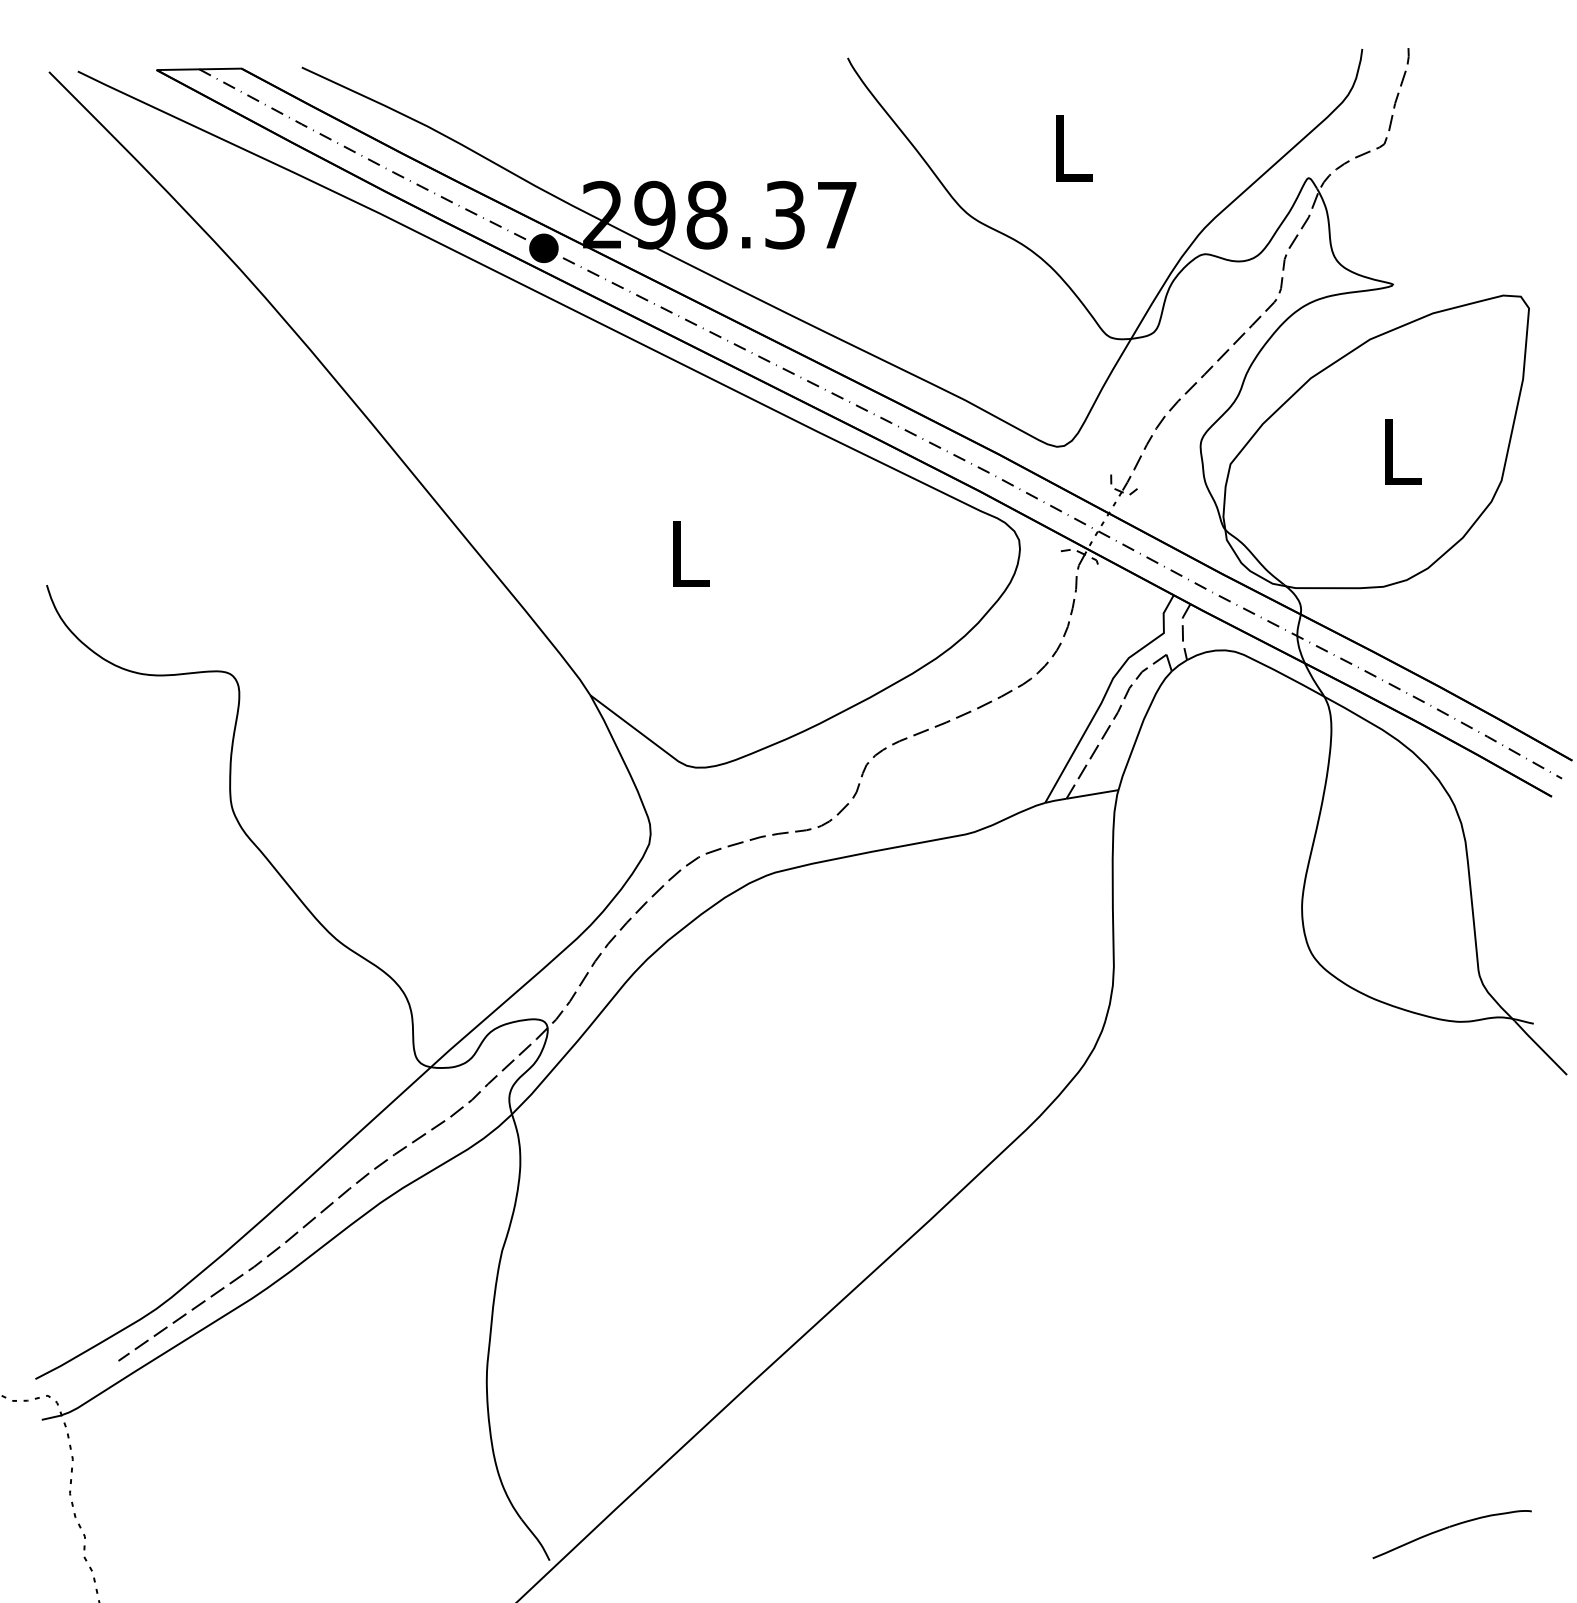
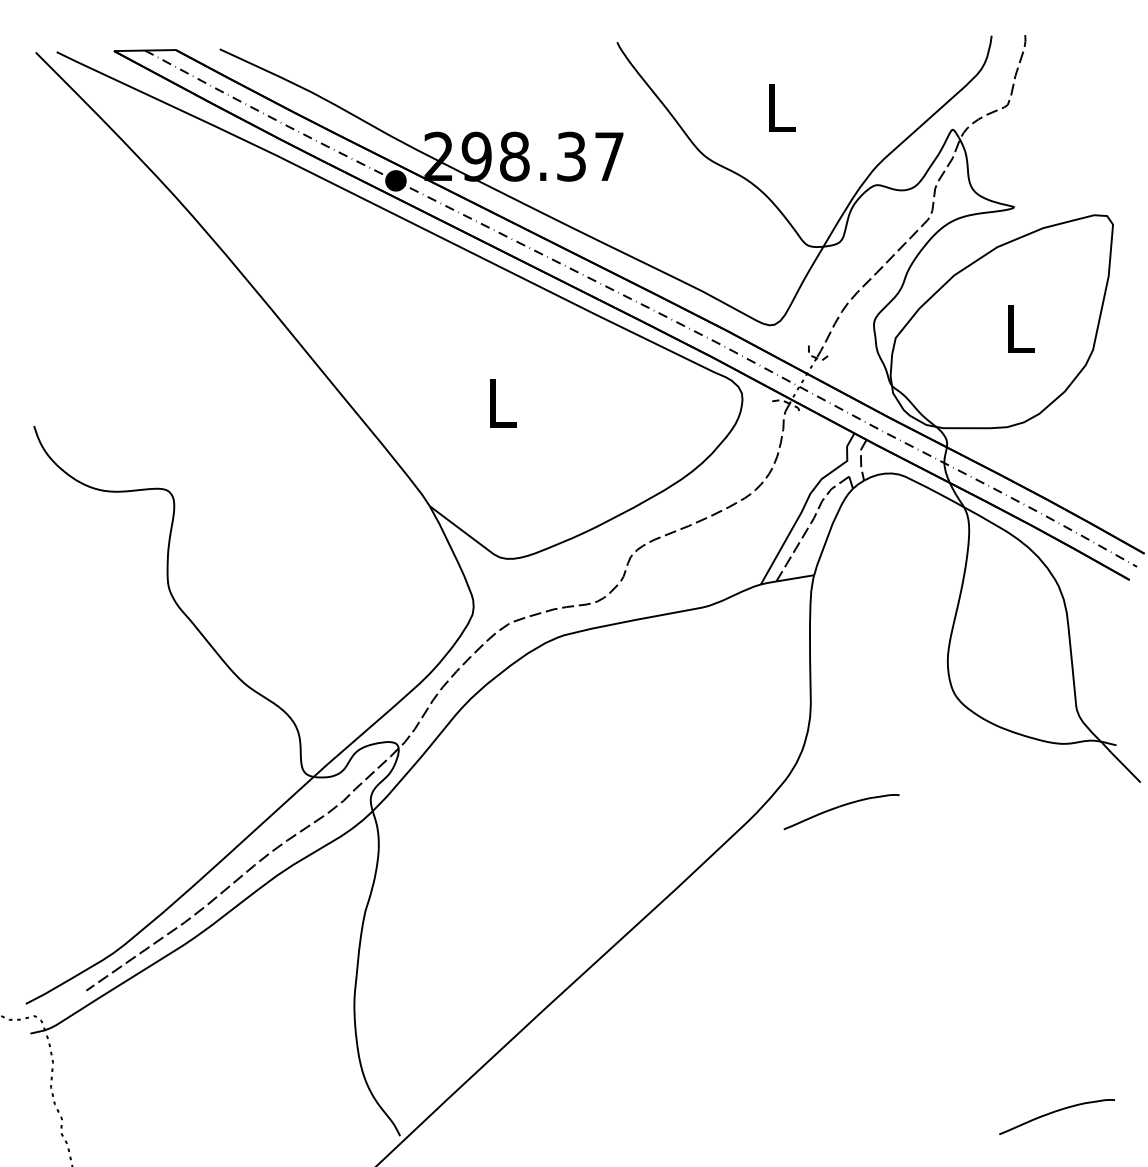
part: (1152, 1109) -> (838, 807), added

